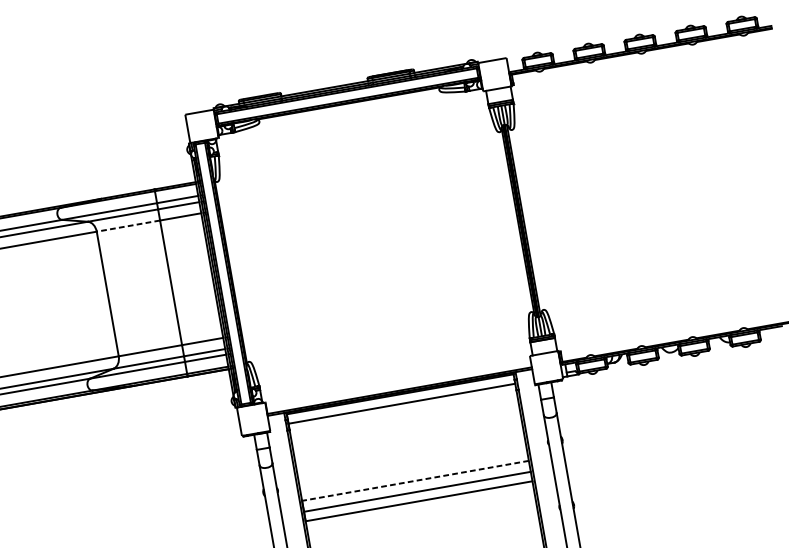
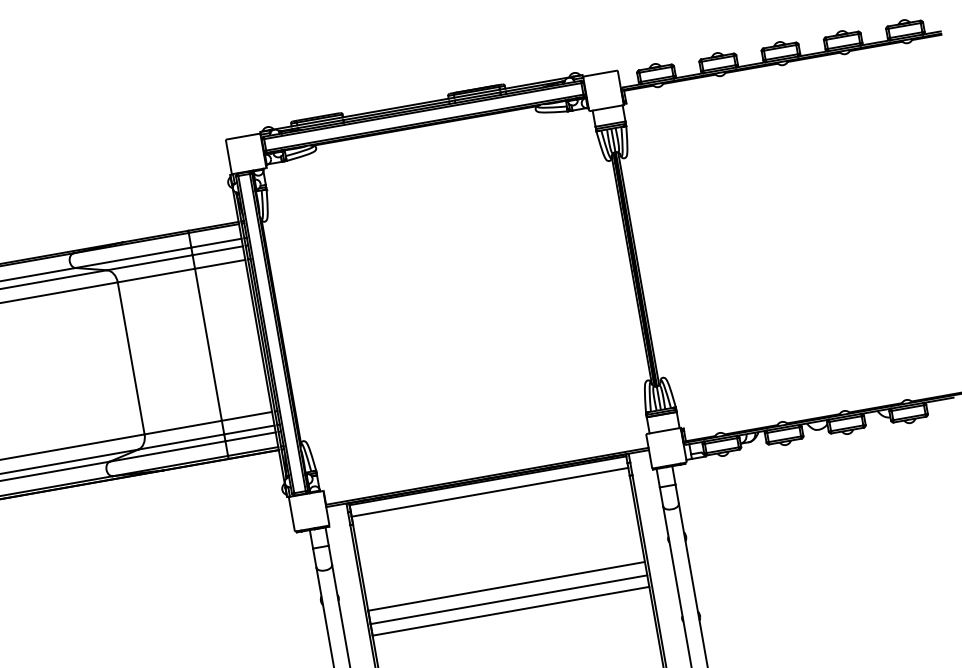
line: (127, 226) -> (155, 275), dashed -> solid
line: (415, 480) -> (506, 586), dashed -> solid

